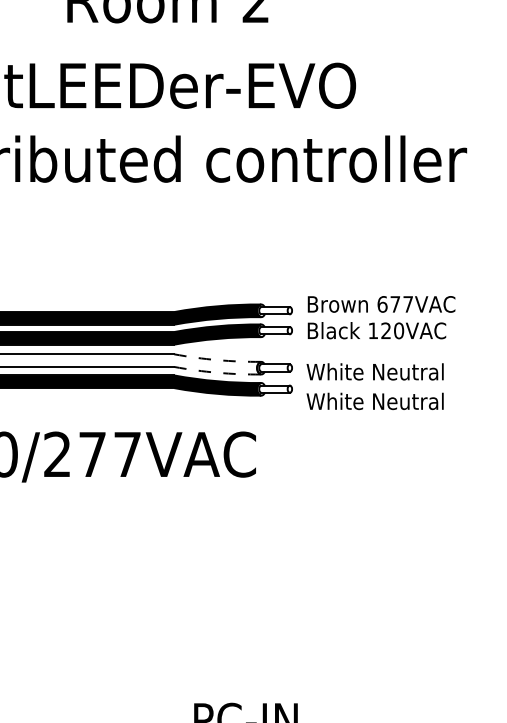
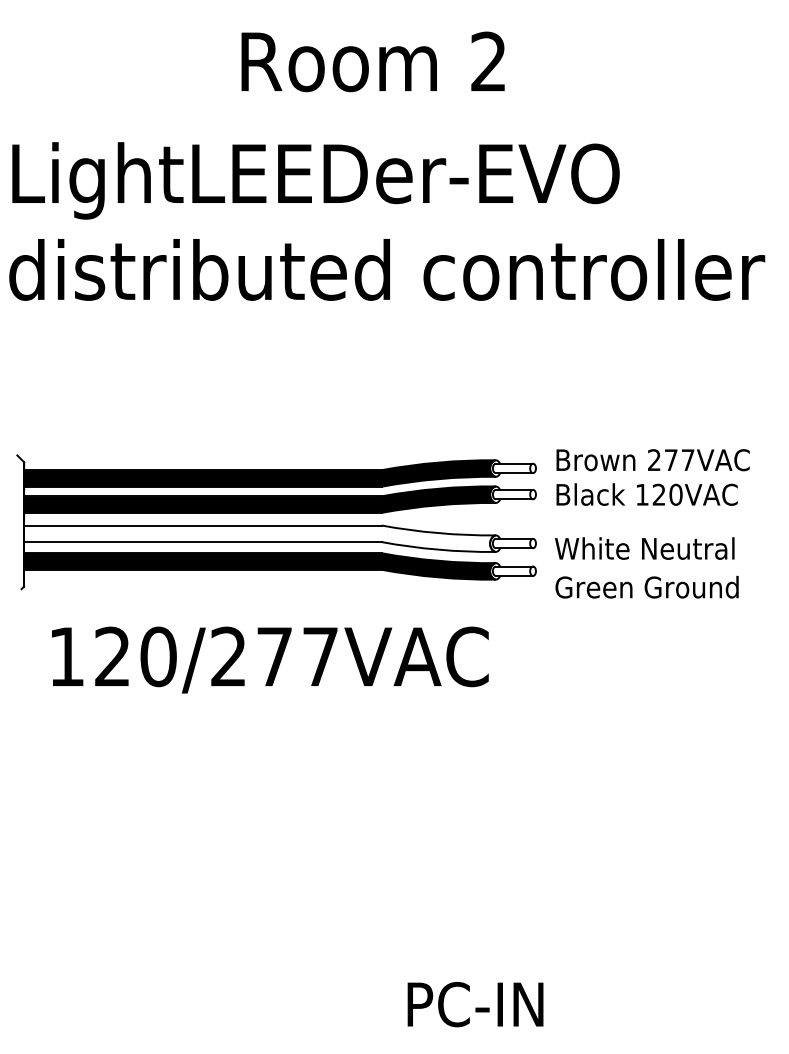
text: (382, 304) -> (654, 460), 677VAC -> 277VAC
arc: (217, 360) -> (438, 533), dashed -> solid
arc: (217, 372) -> (438, 549), dashed -> solid
text: (376, 400) -> (646, 586), White Neutral -> Green Ground

